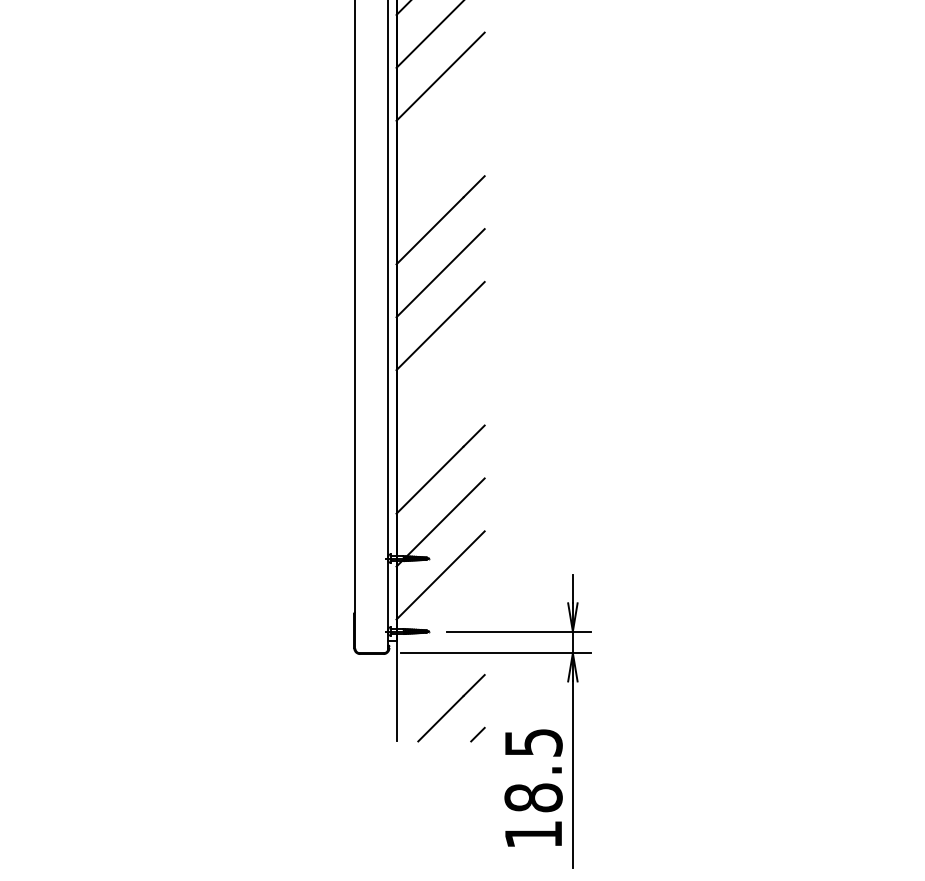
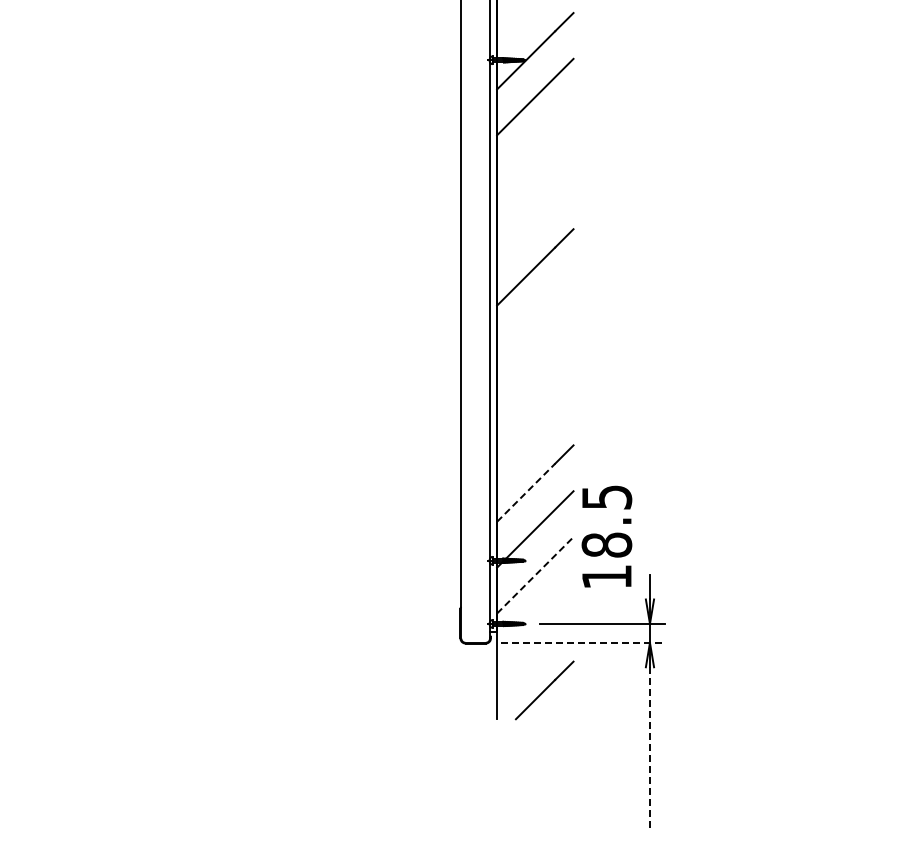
line: (440, 76) -> (535, 142), removed
line: (440, 273) -> (535, 313), removed
line: (440, 325) -> (535, 358), removed
line: (430, 479) -> (526, 492), solid -> dashed
line: (440, 574) -> (535, 574), solid -> dashed
line: (496, 652) -> (583, 642), solid -> dashed
line: (477, 734) -> (567, 713), removed
line: (572, 775) -> (649, 748), solid -> dashed
text: (533, 787) -> (606, 536), moved

